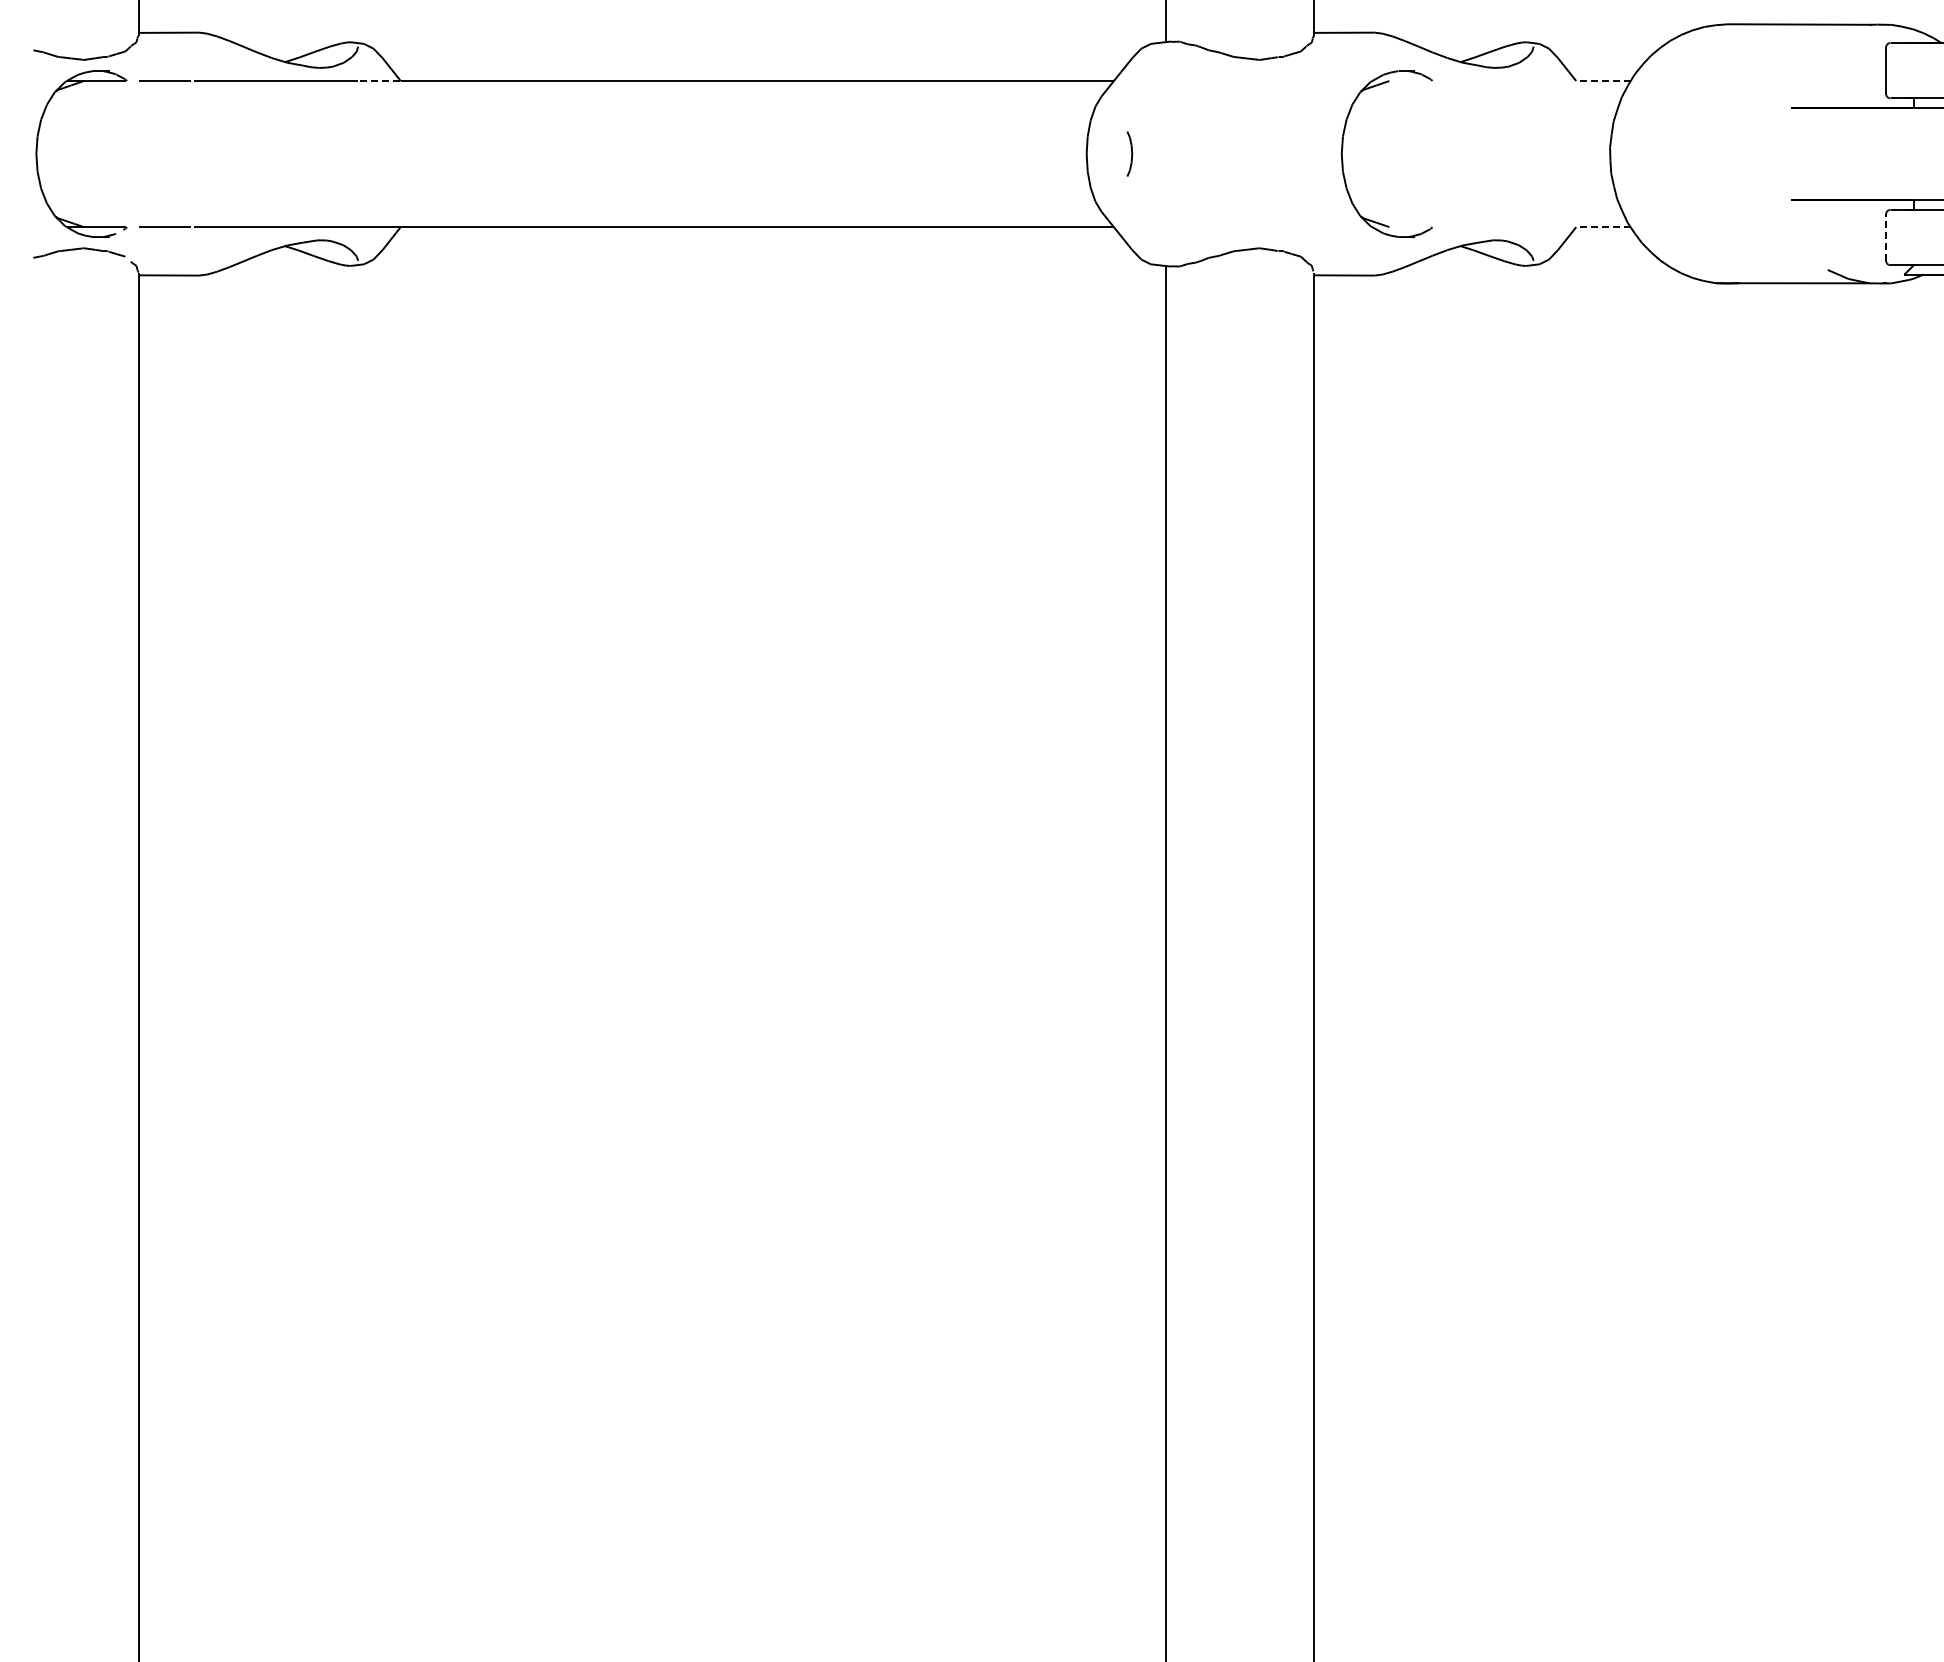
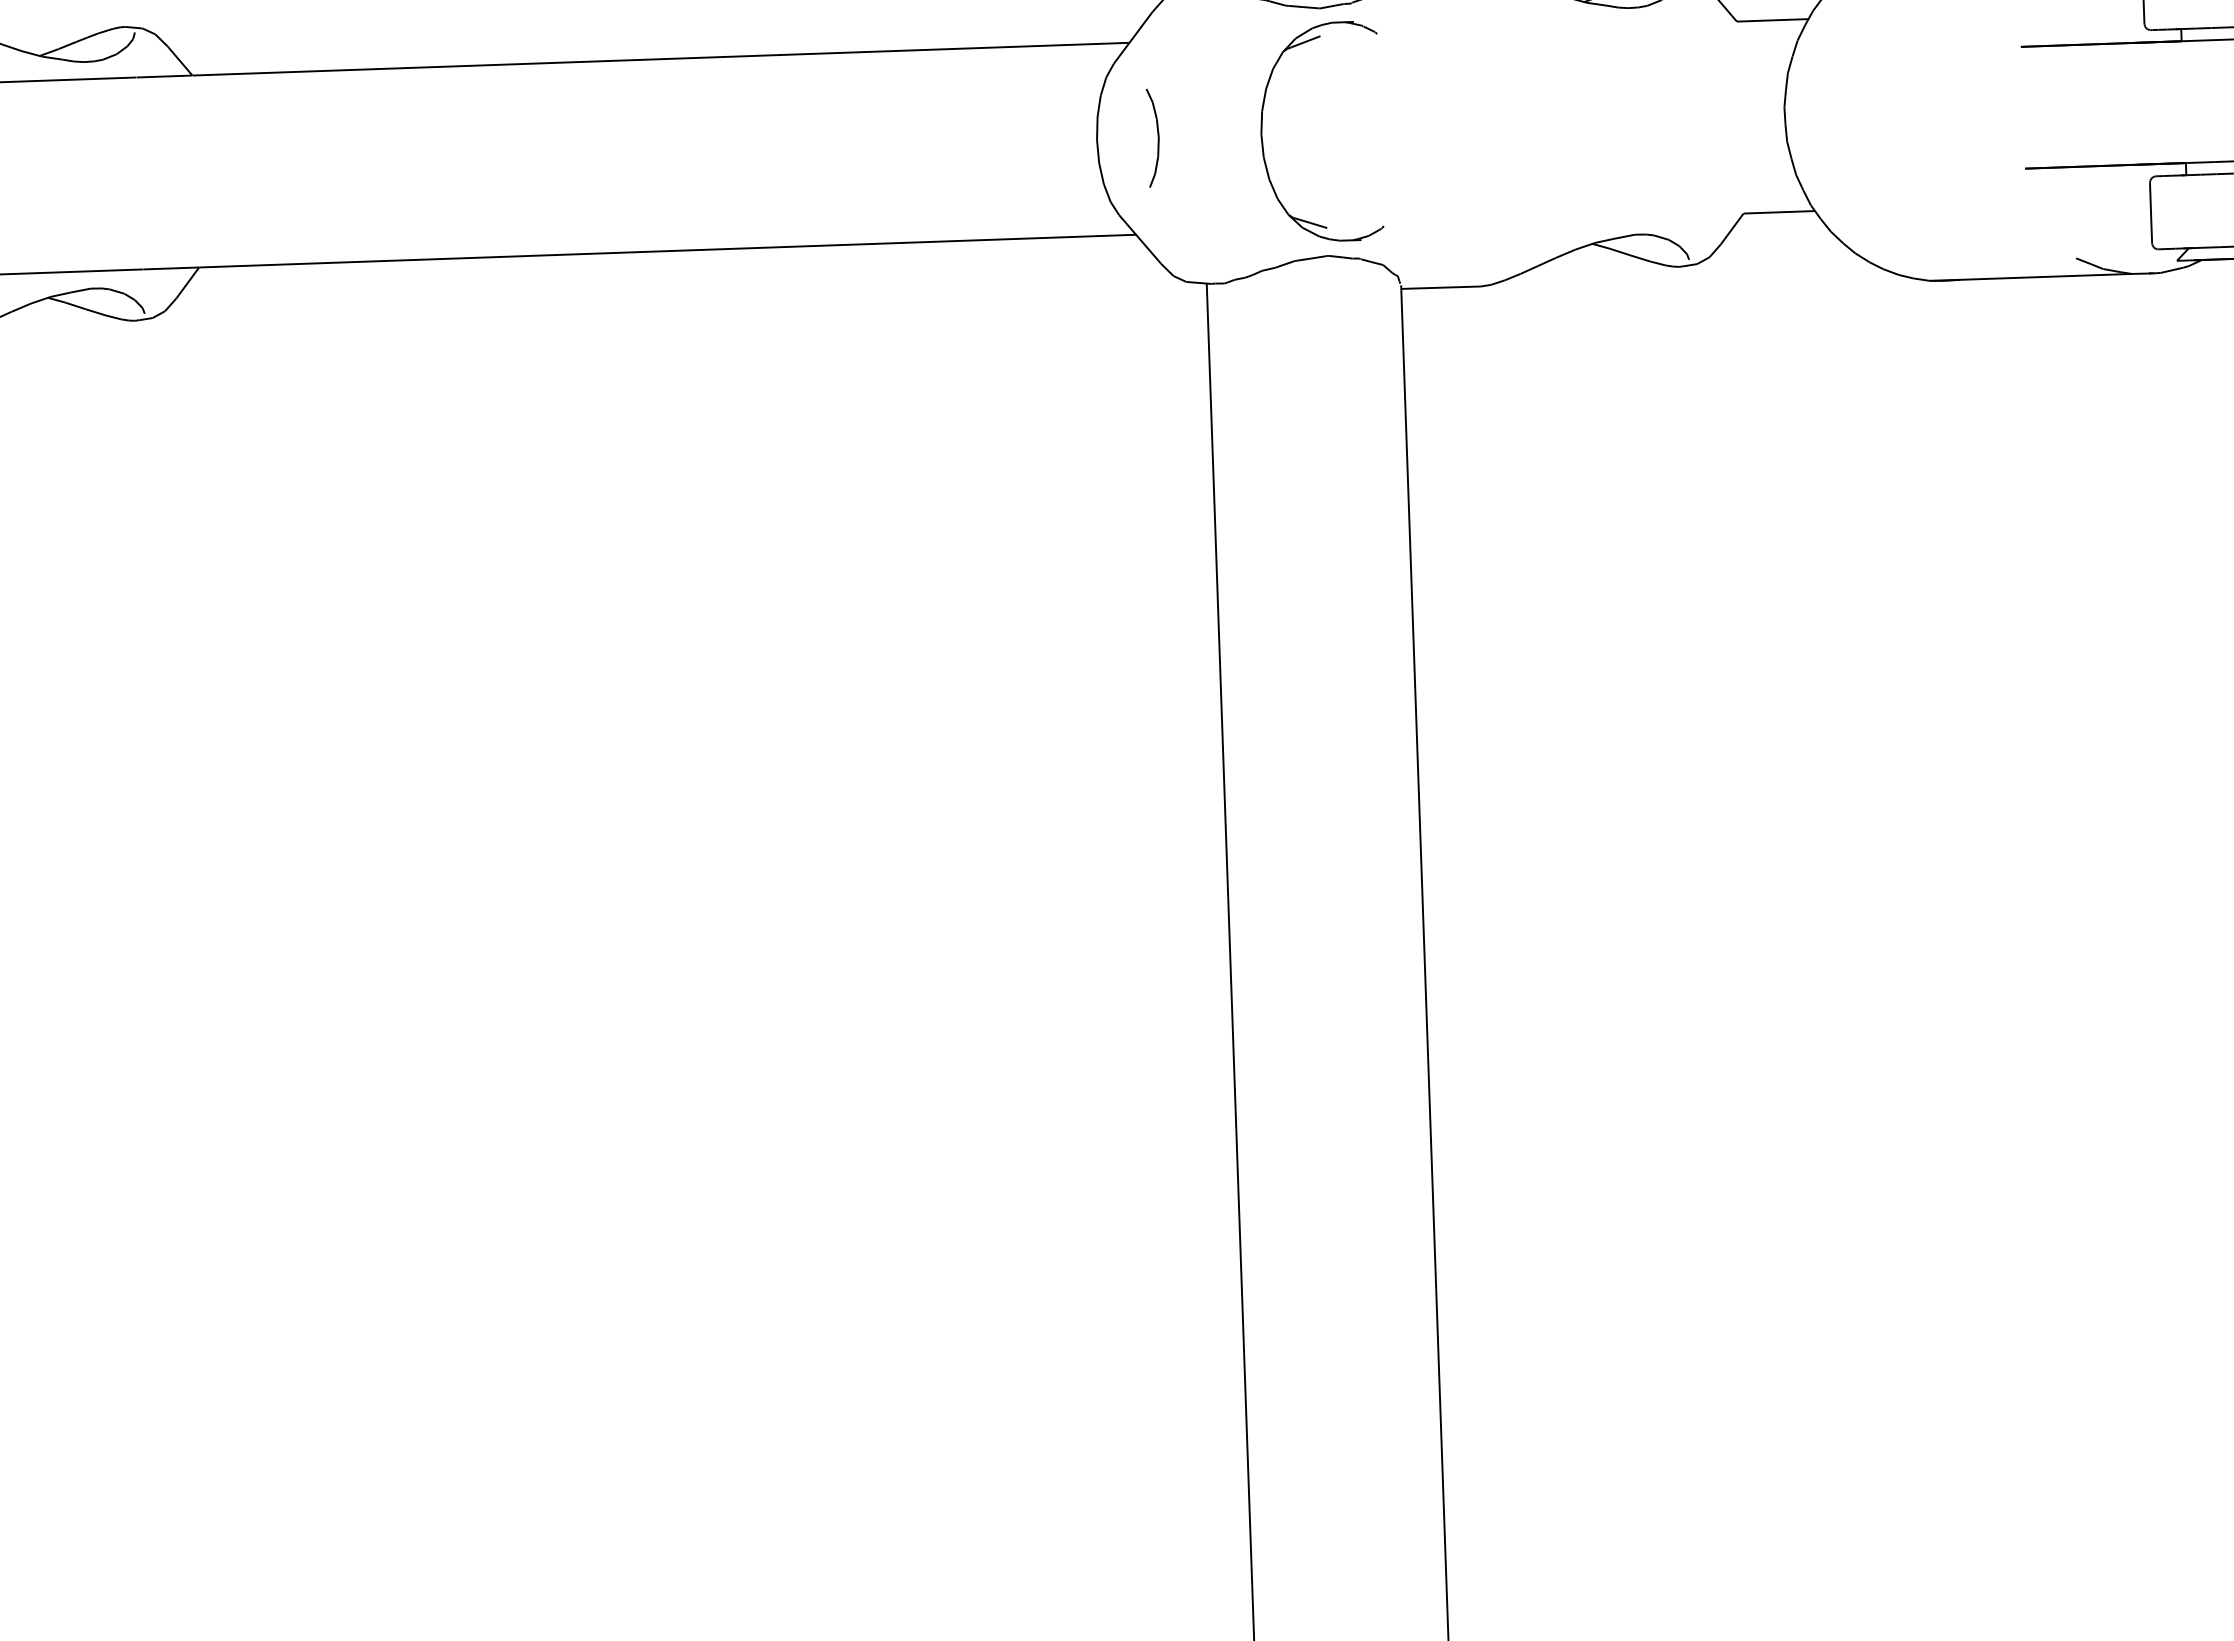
line: (378, 81) -> (163, 77), dashed -> solid
line: (1602, 81) -> (1771, 21), dashed -> solid
part: (1343, 147) -> (1263, 125), moved
part: (1129, 153) -> (1153, 137), size x1.67
line: (1602, 227) -> (1778, 212), dashed -> solid
line: (1885, 237) -> (2150, 213), dashed -> solid

